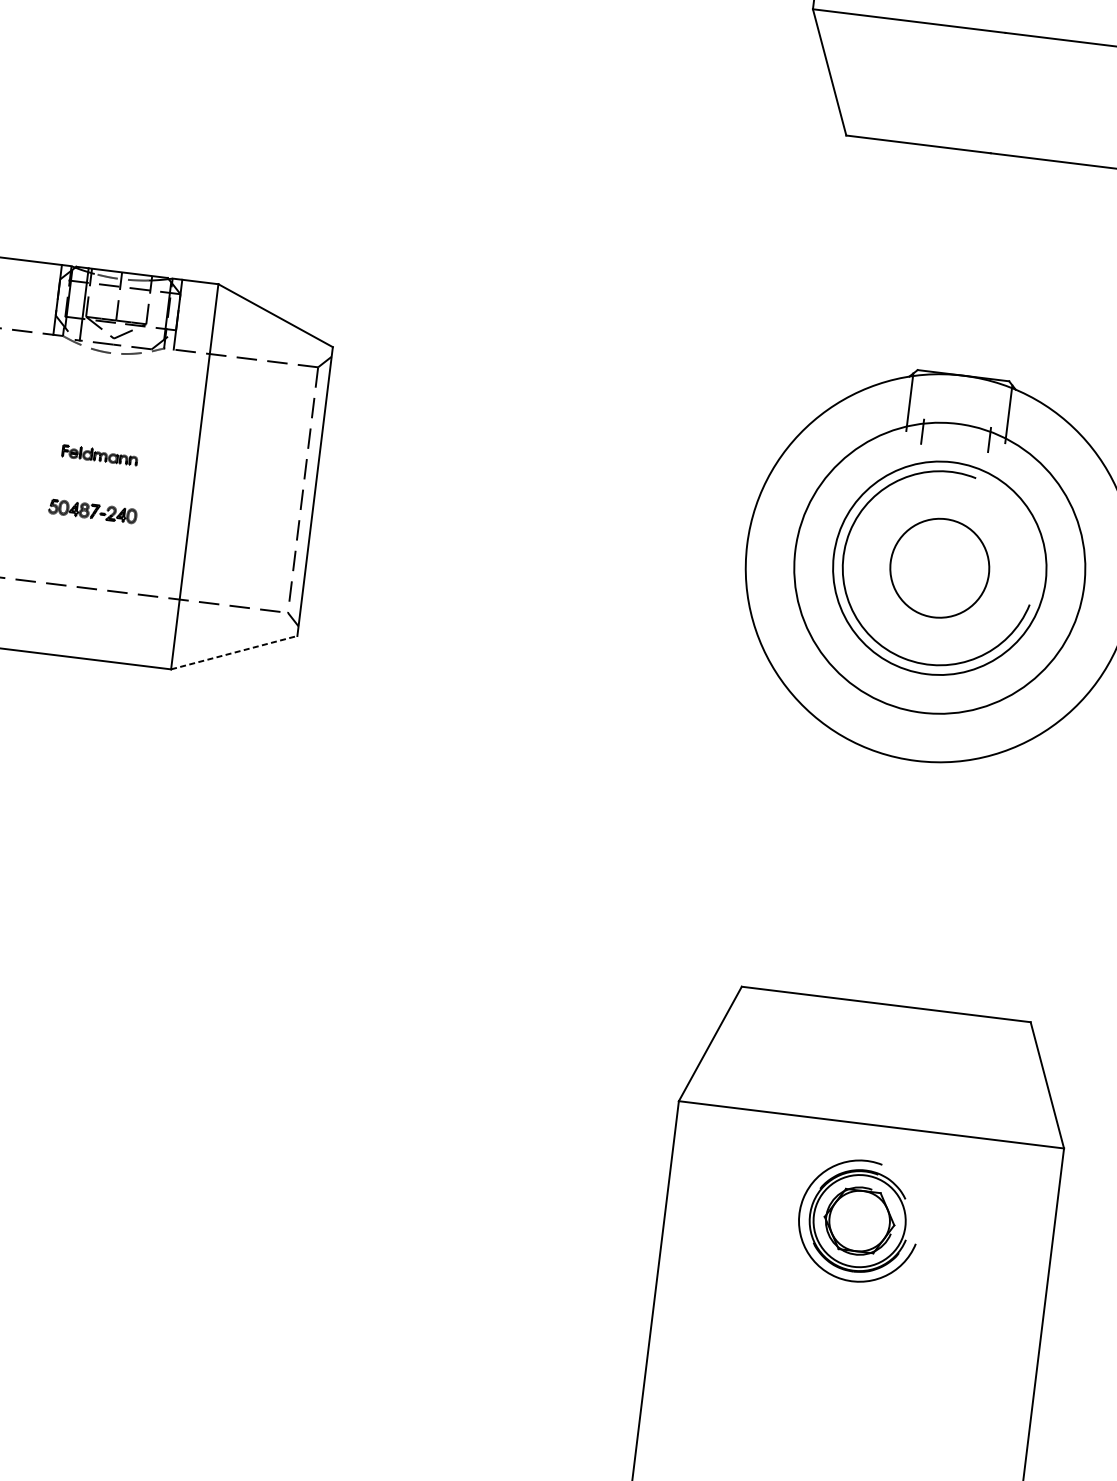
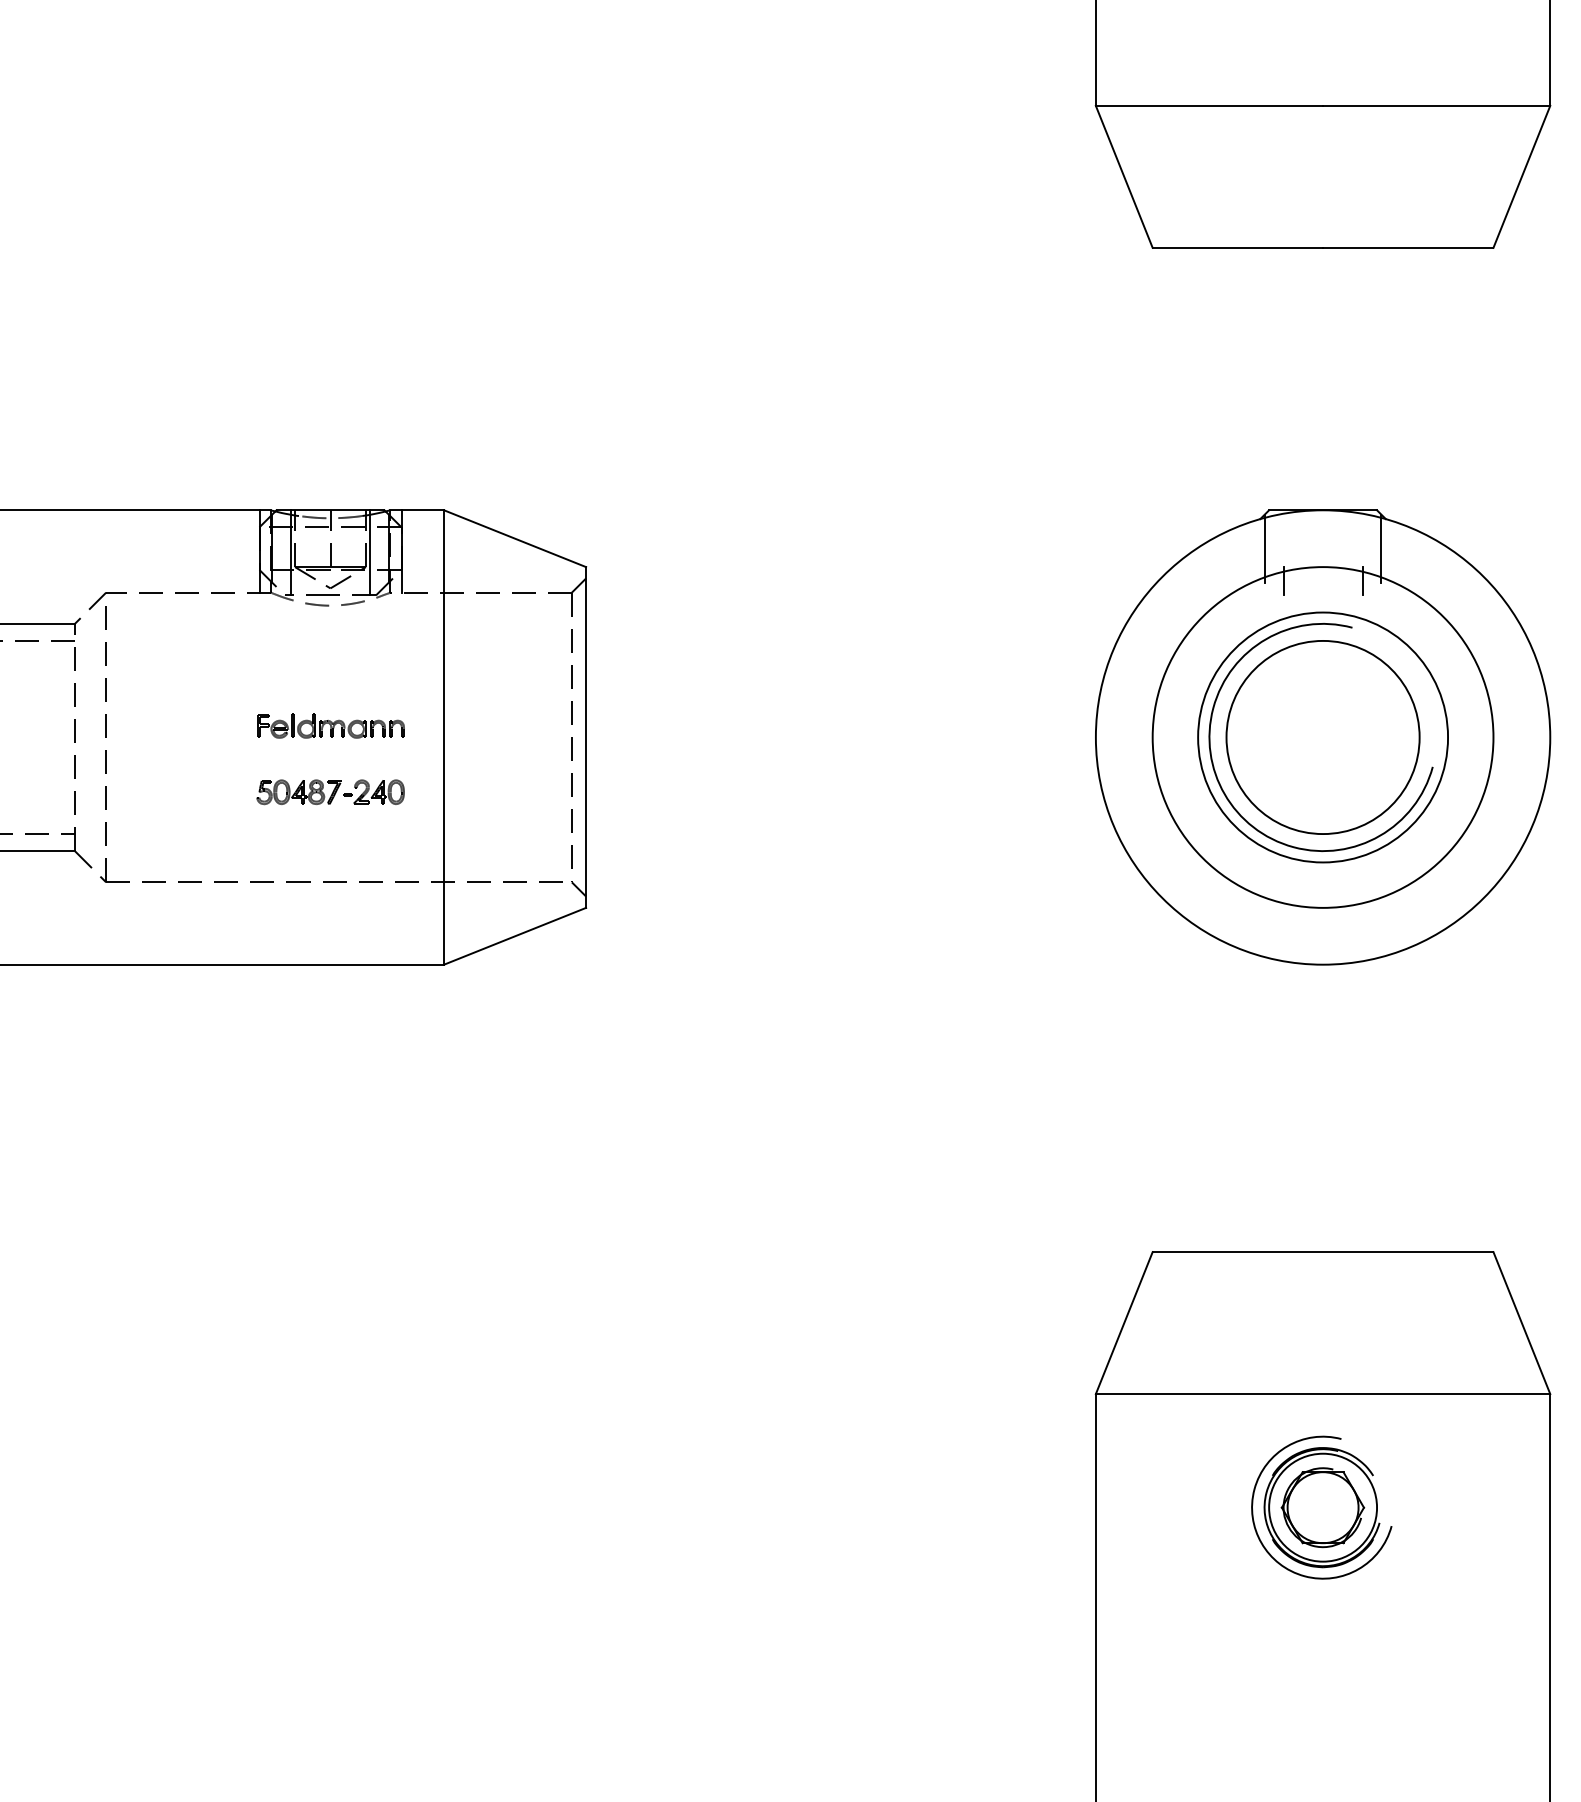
line: (150, 312) -> (369, 552), added
part: (99, 454) -> (330, 725), size x1.67
part: (92, 511) -> (330, 792), size x1.43
circle: (939, 568) -> (1322, 737), size x1.67
line: (234, 652) -> (515, 936), dashed -> solid

